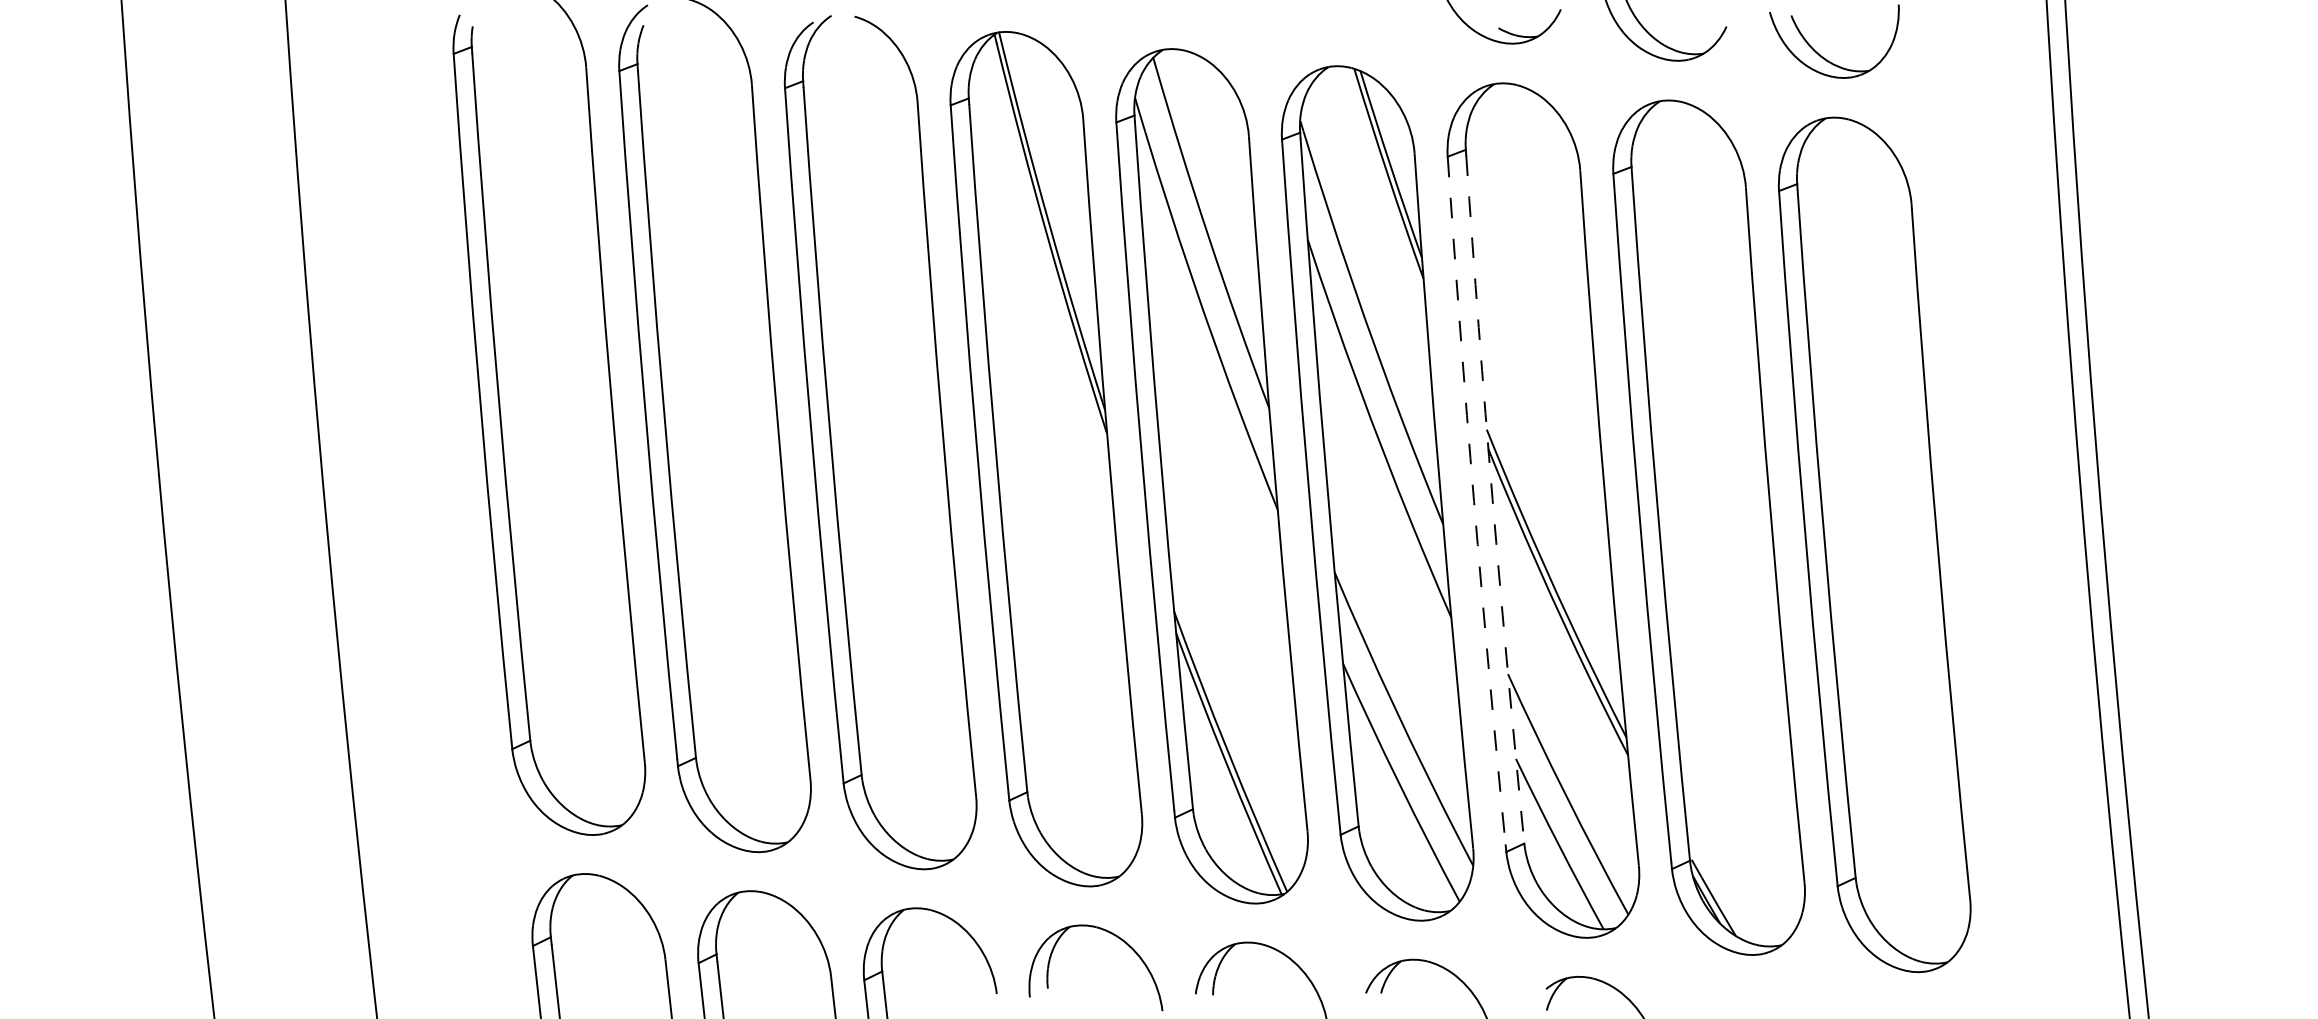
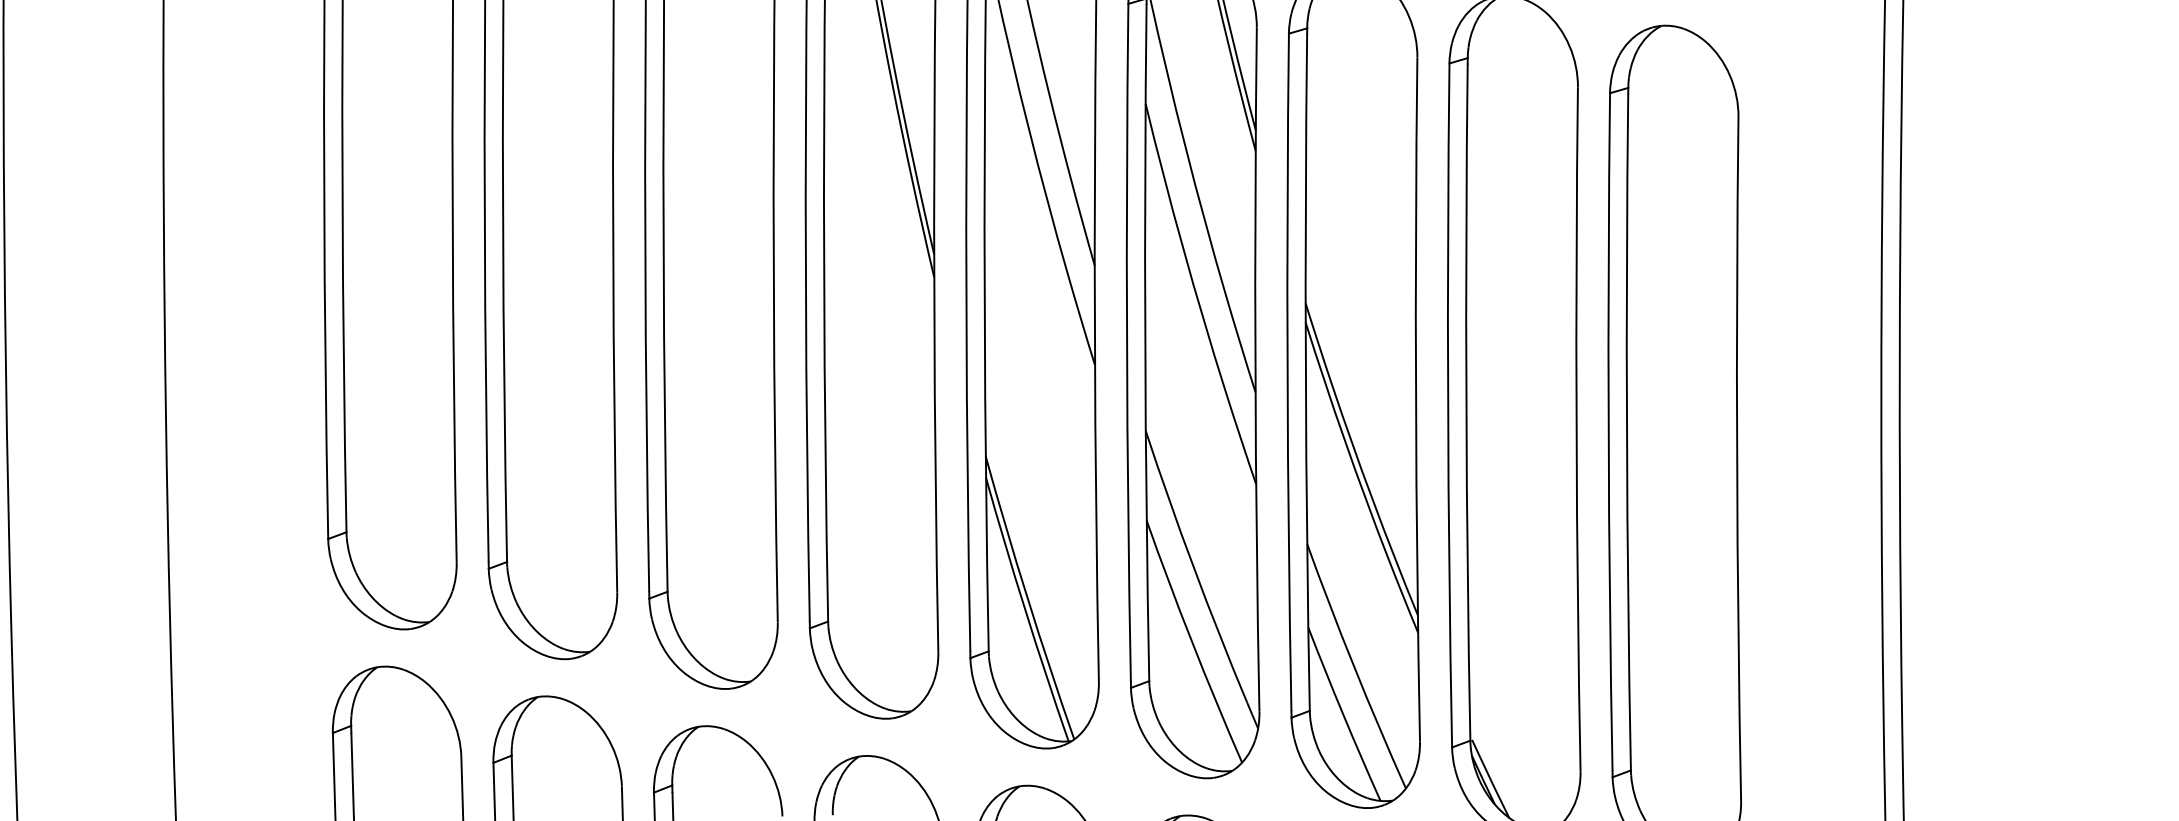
arc: (1492, 499) -> (1305, 372), dashed -> solid
arc: (1474, 501) -> (1287, 372), dashed -> solid

